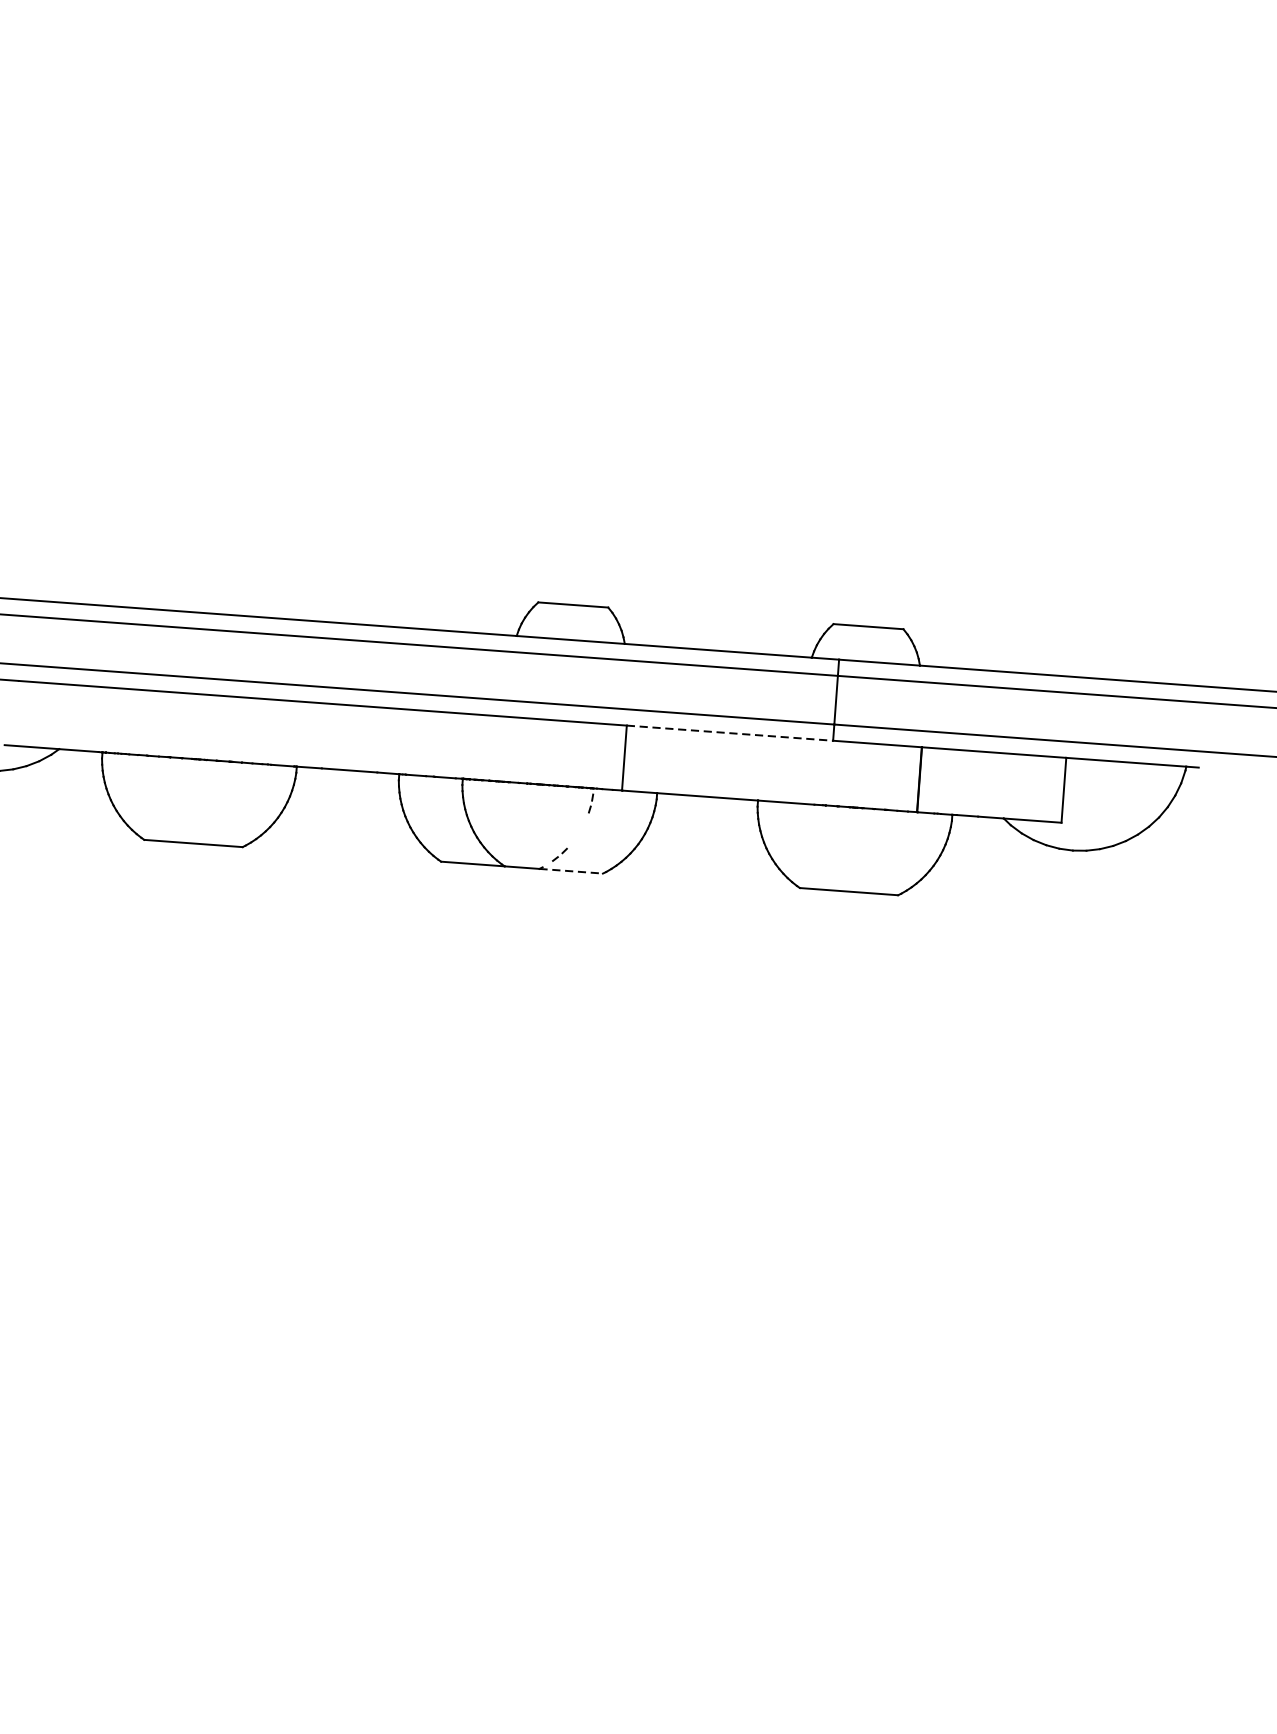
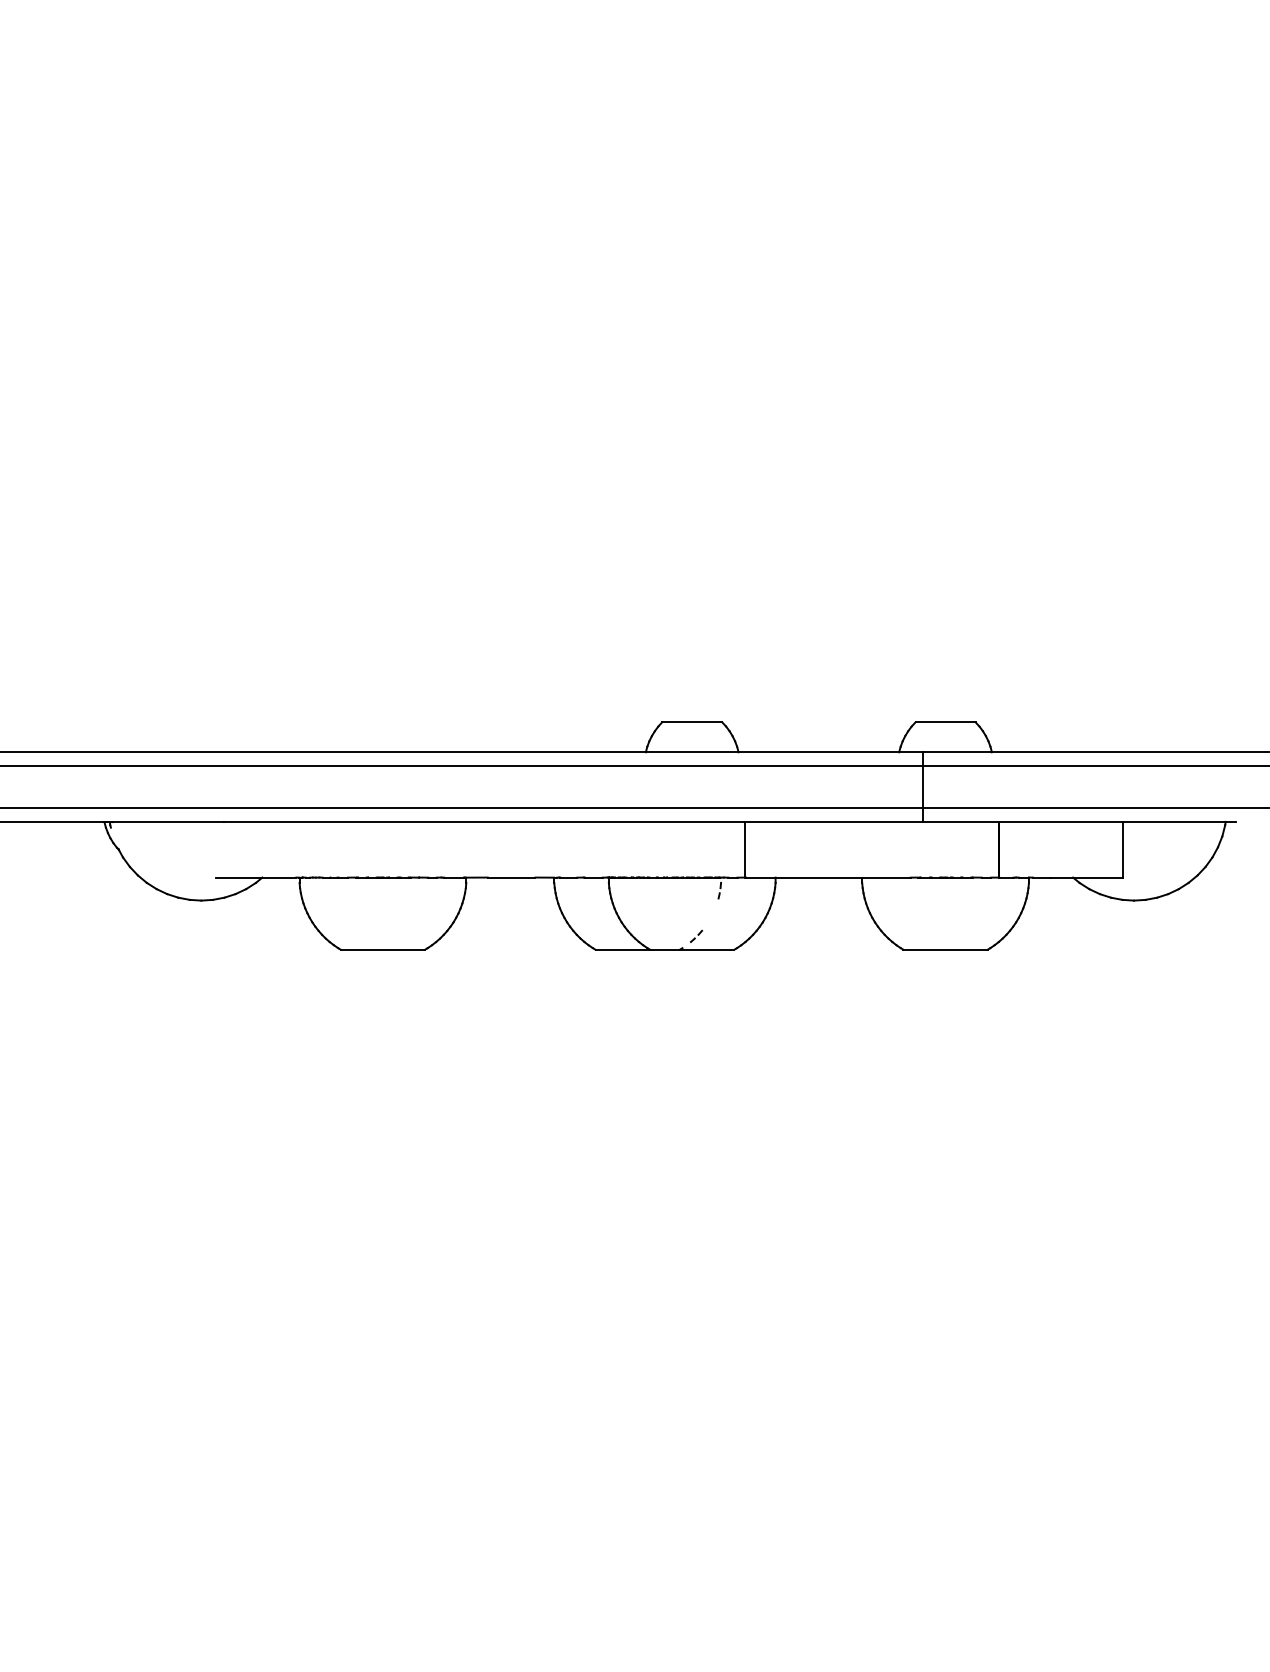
line: (730, 732) -> (834, 821), dashed -> solid
line: (571, 871) -> (707, 949), dashed -> solid

